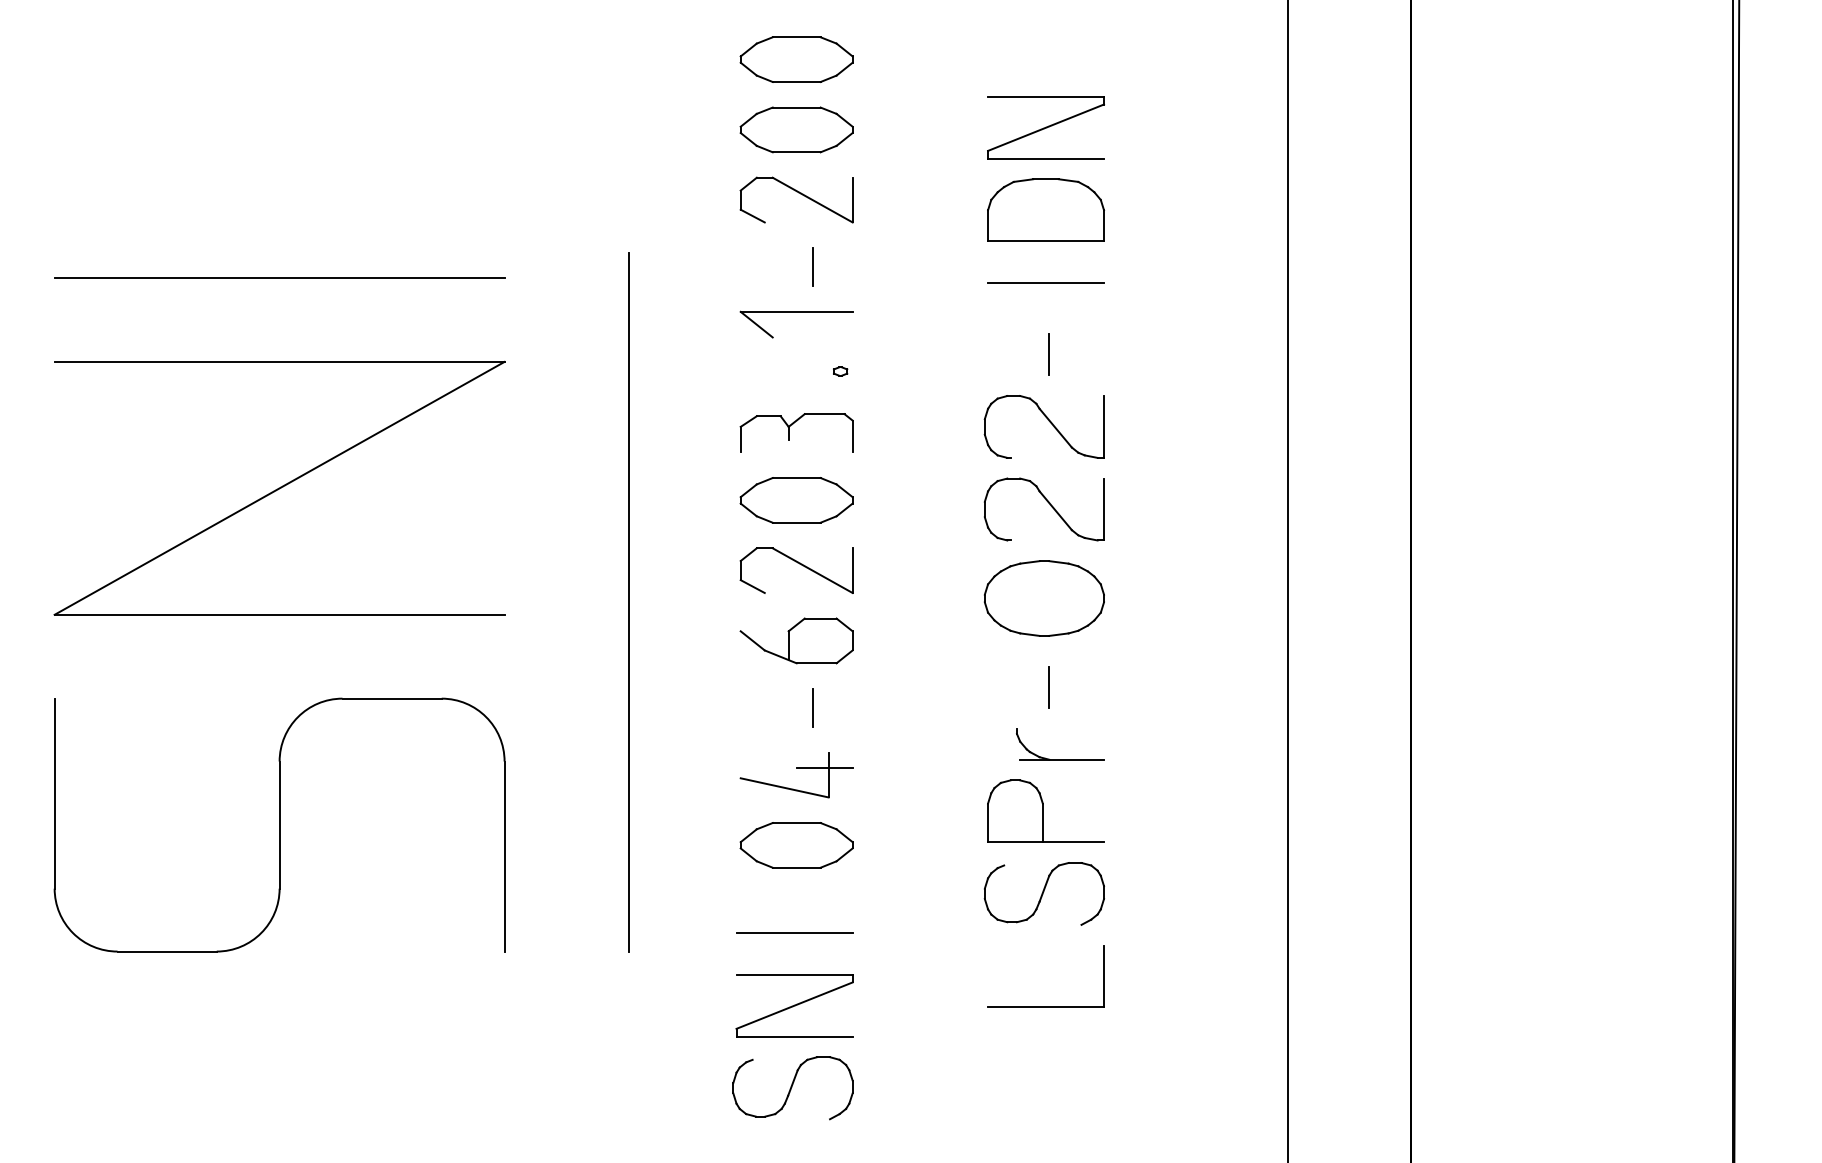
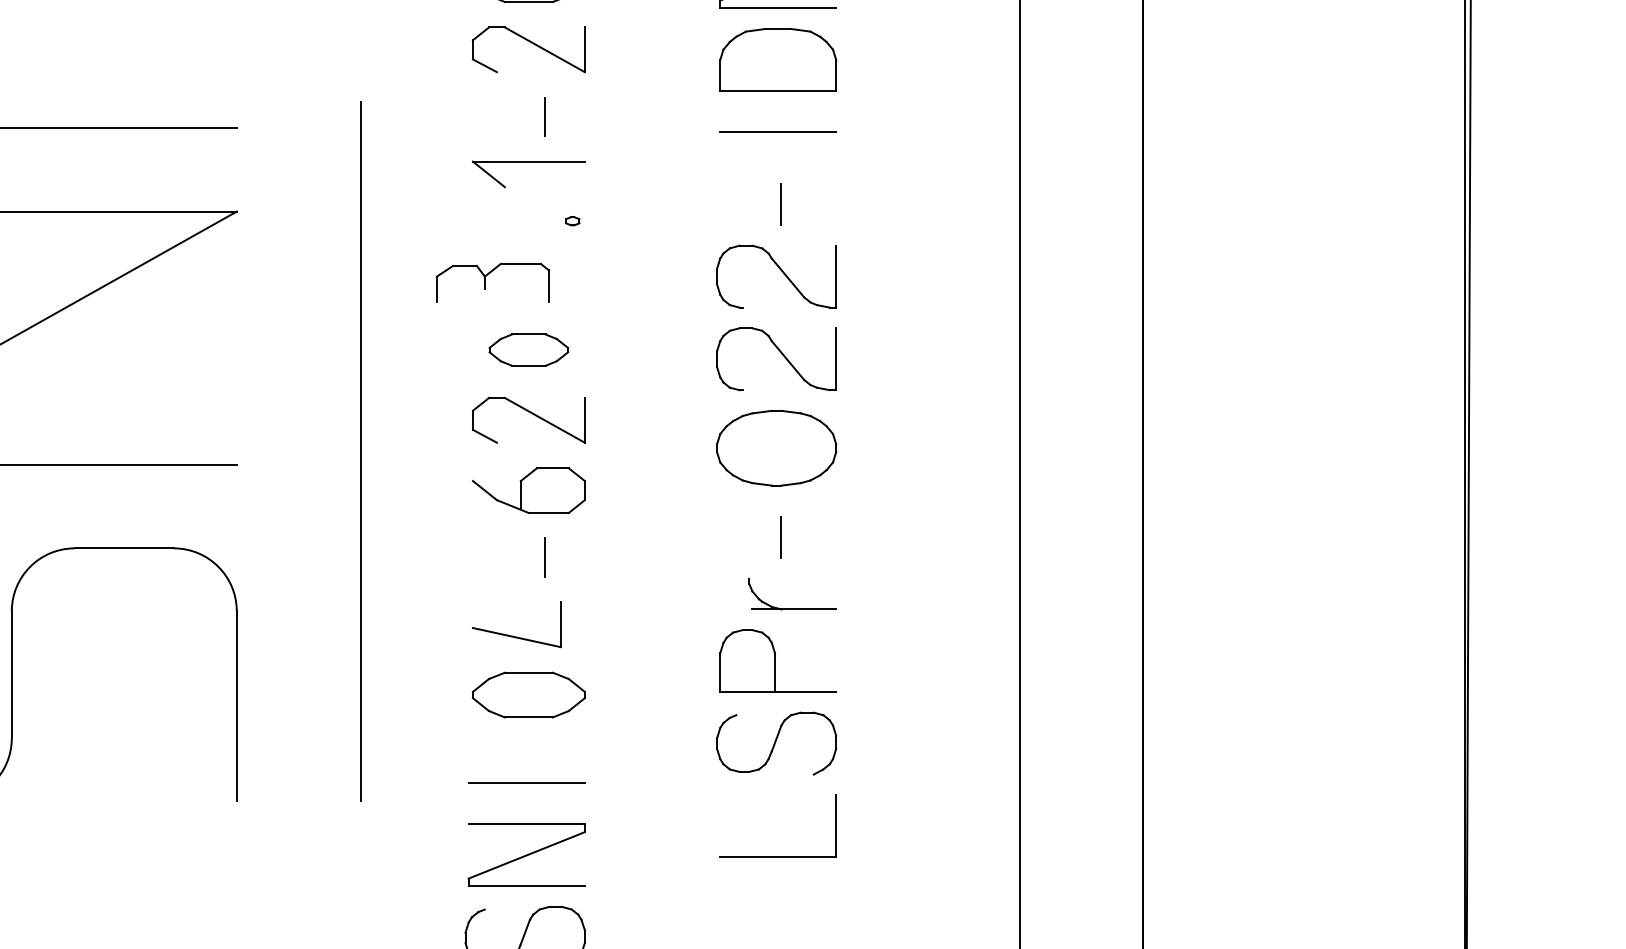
part: (789, 432) -> (485, 282), moved
part: (796, 500) -> (528, 350), size x0.7
line: (824, 767) -> (556, 617), removed

